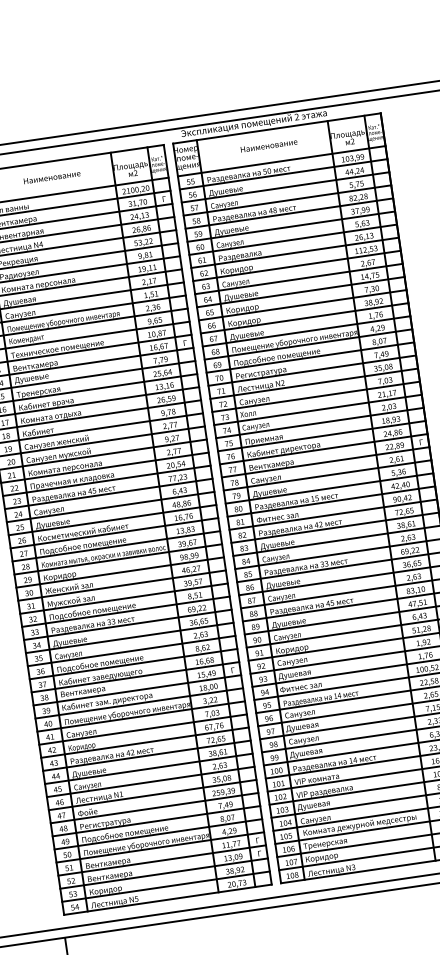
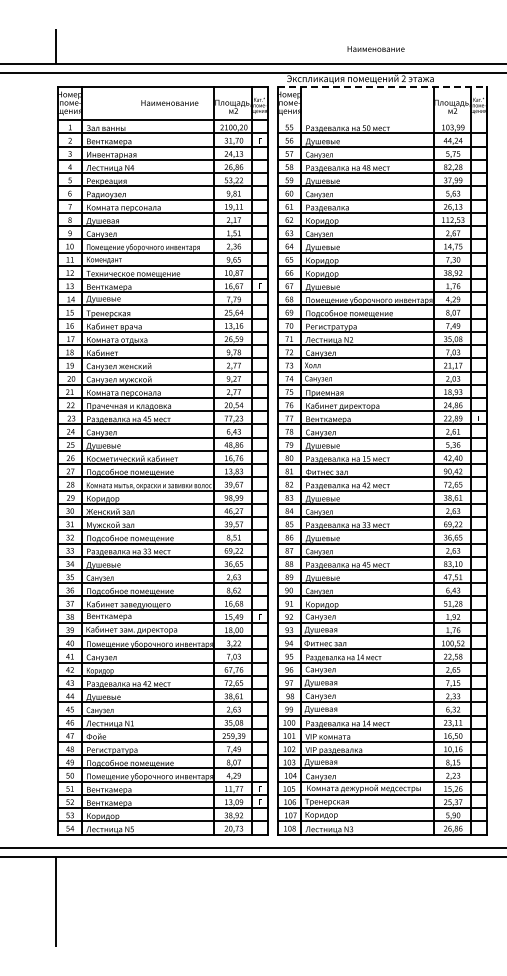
line: (277, 128) -> (382, 87), solid -> dashed
text: (268, 145) -> (375, 48), moved
line: (281, 161) -> (382, 120), removed
text: (51, 176) -> (169, 102), moved

